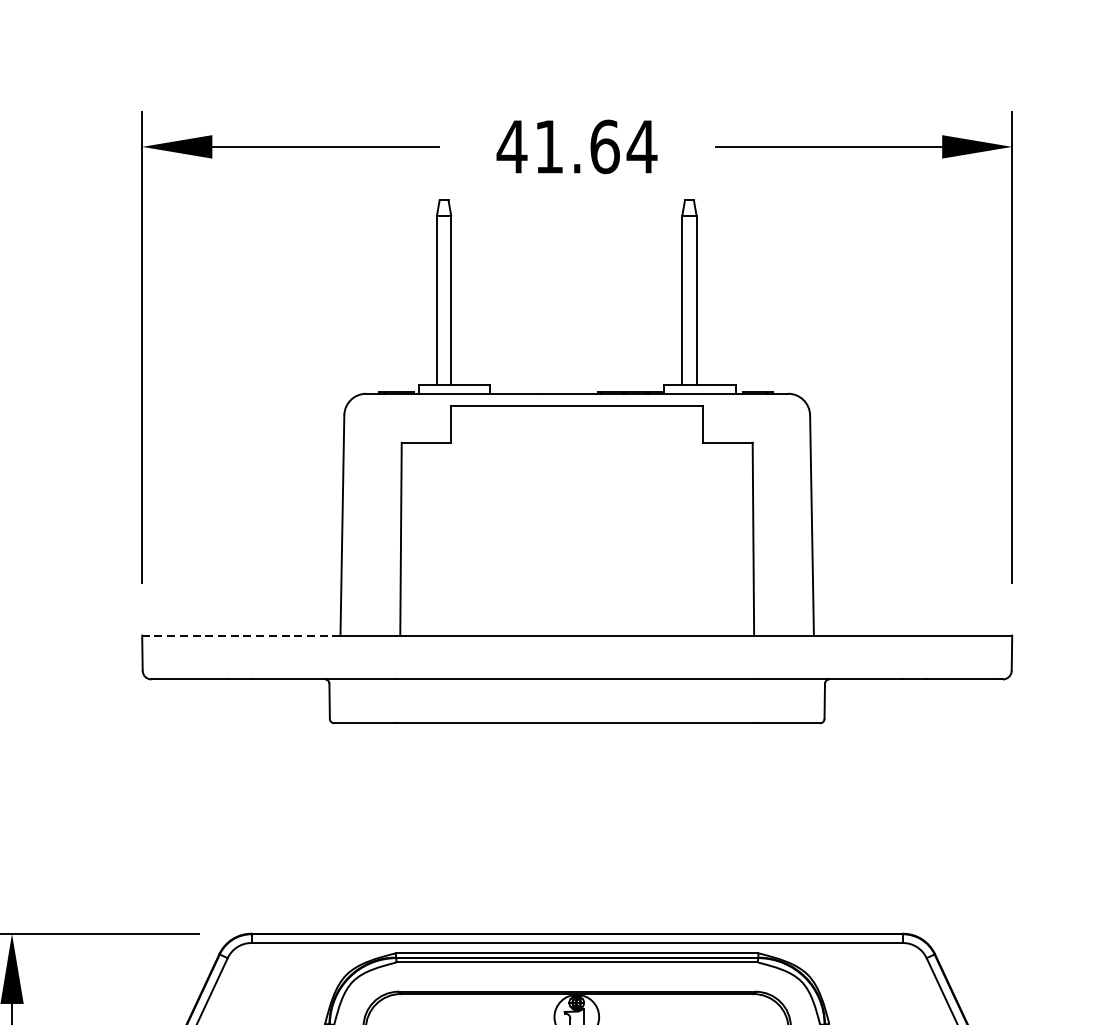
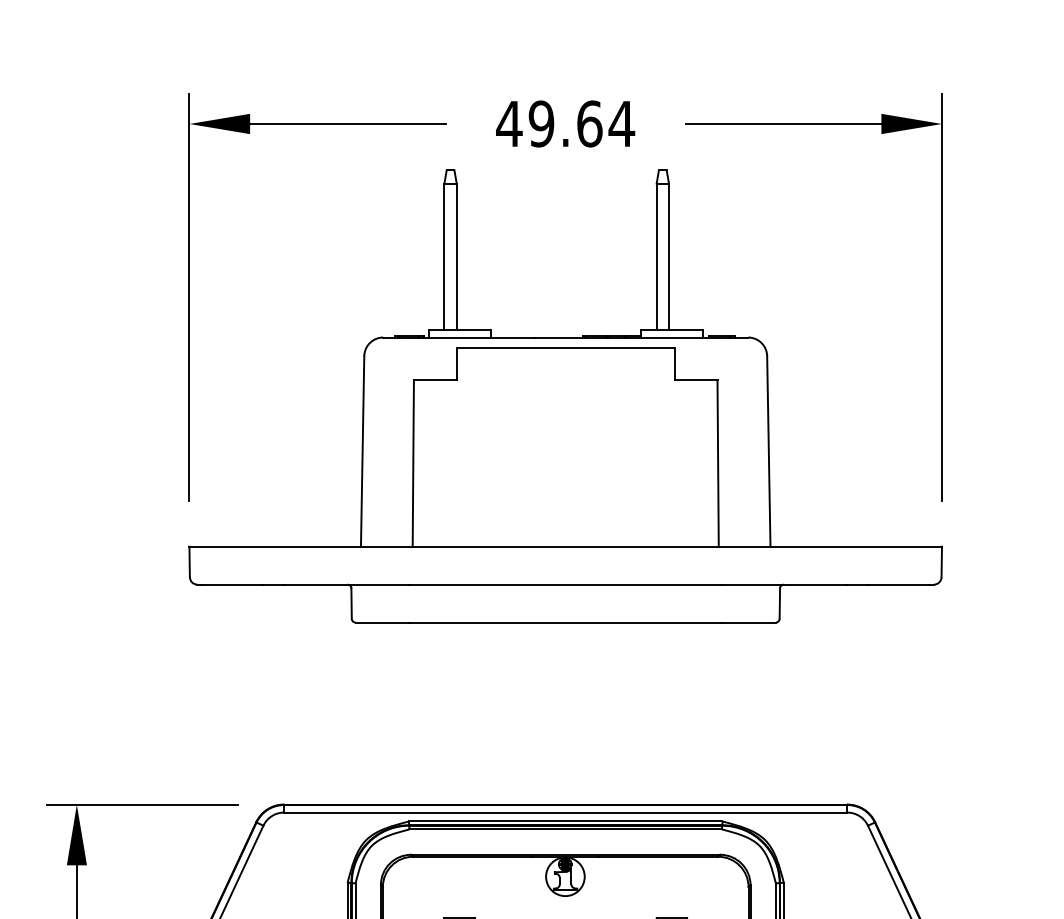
text: (549, 146) -> (541, 123), 41.64 -> 49.64
line: (241, 635) -> (275, 546), dashed -> solid

